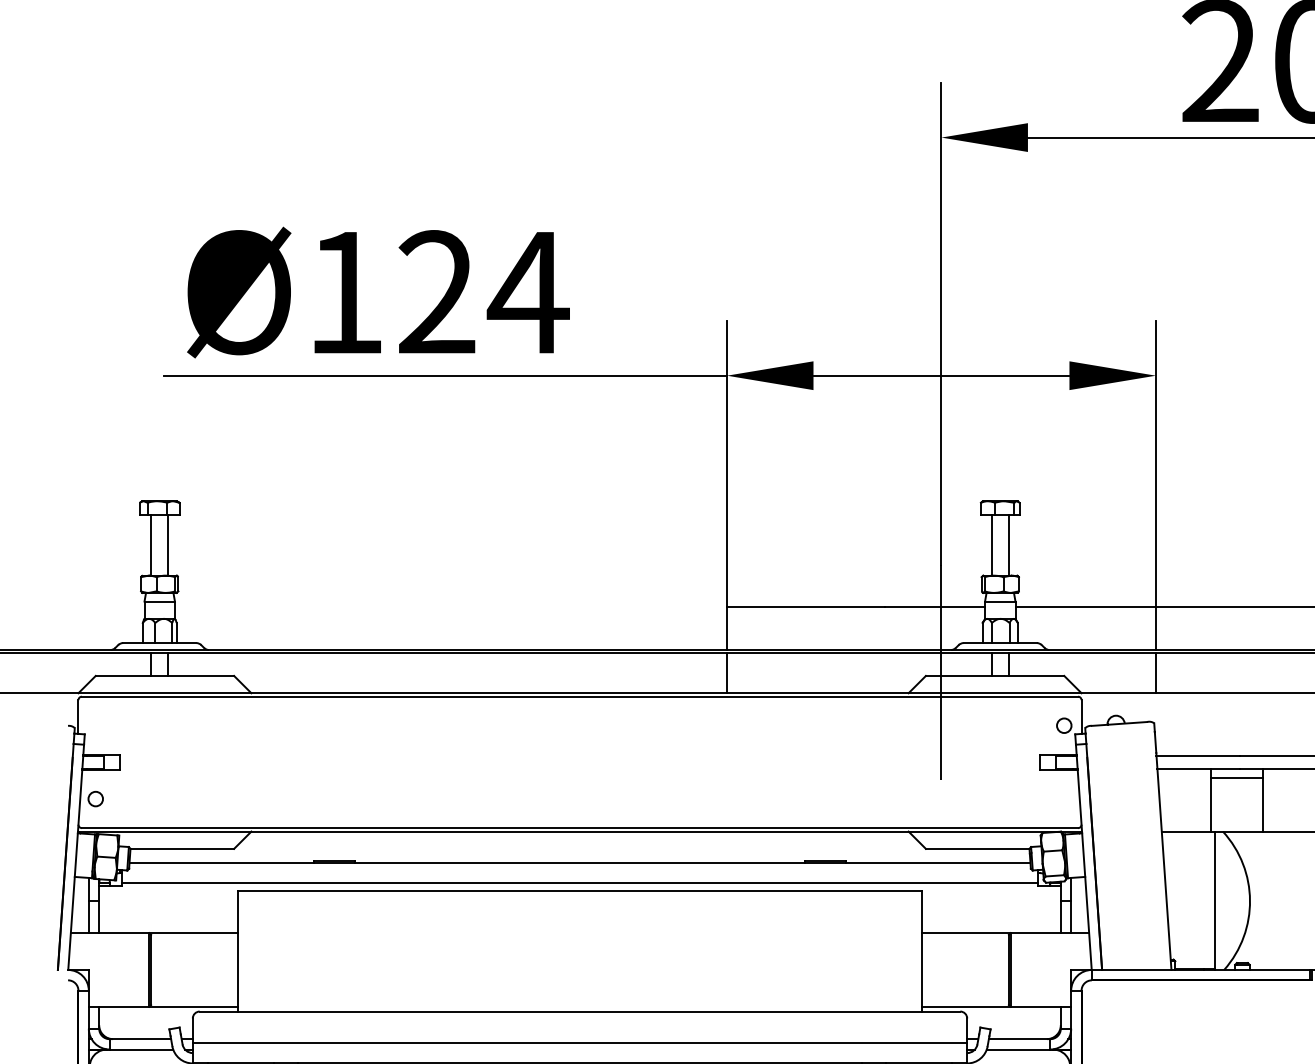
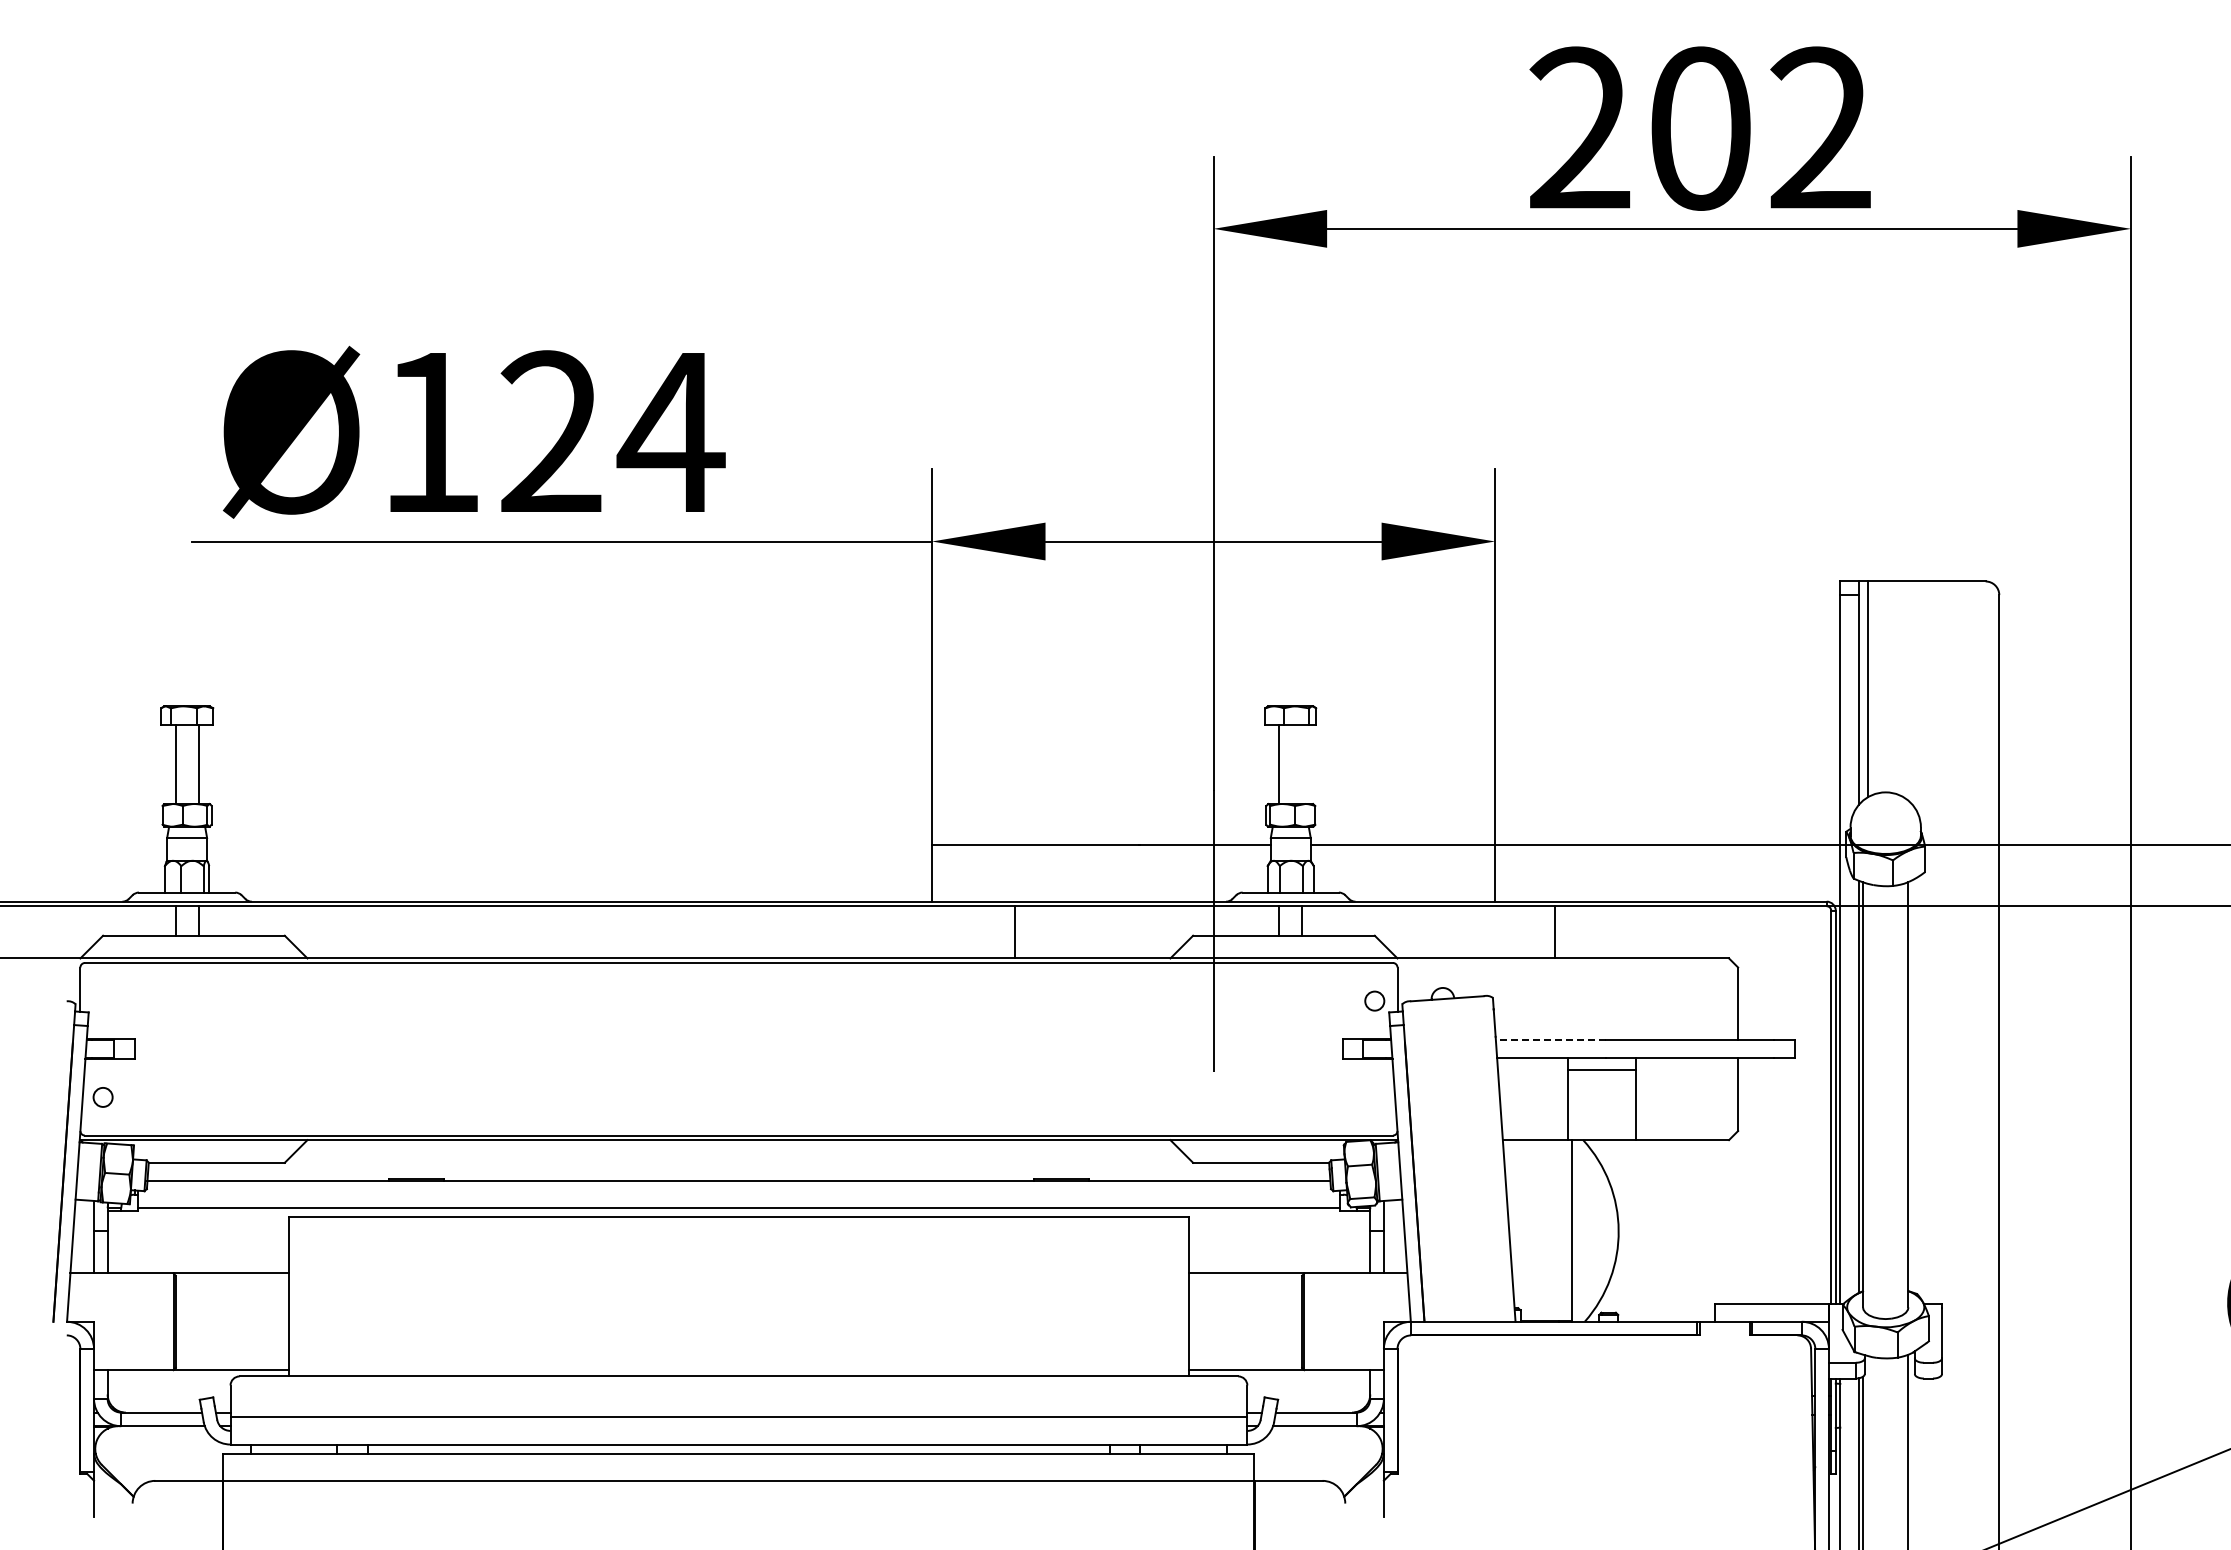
line: (1009, 545) -> (1302, 764), removed
line: (726, 673) -> (1014, 932), moved
line: (1156, 673) -> (1555, 932), moved
line: (1198, 755) -> (1550, 1040), solid -> dashed

